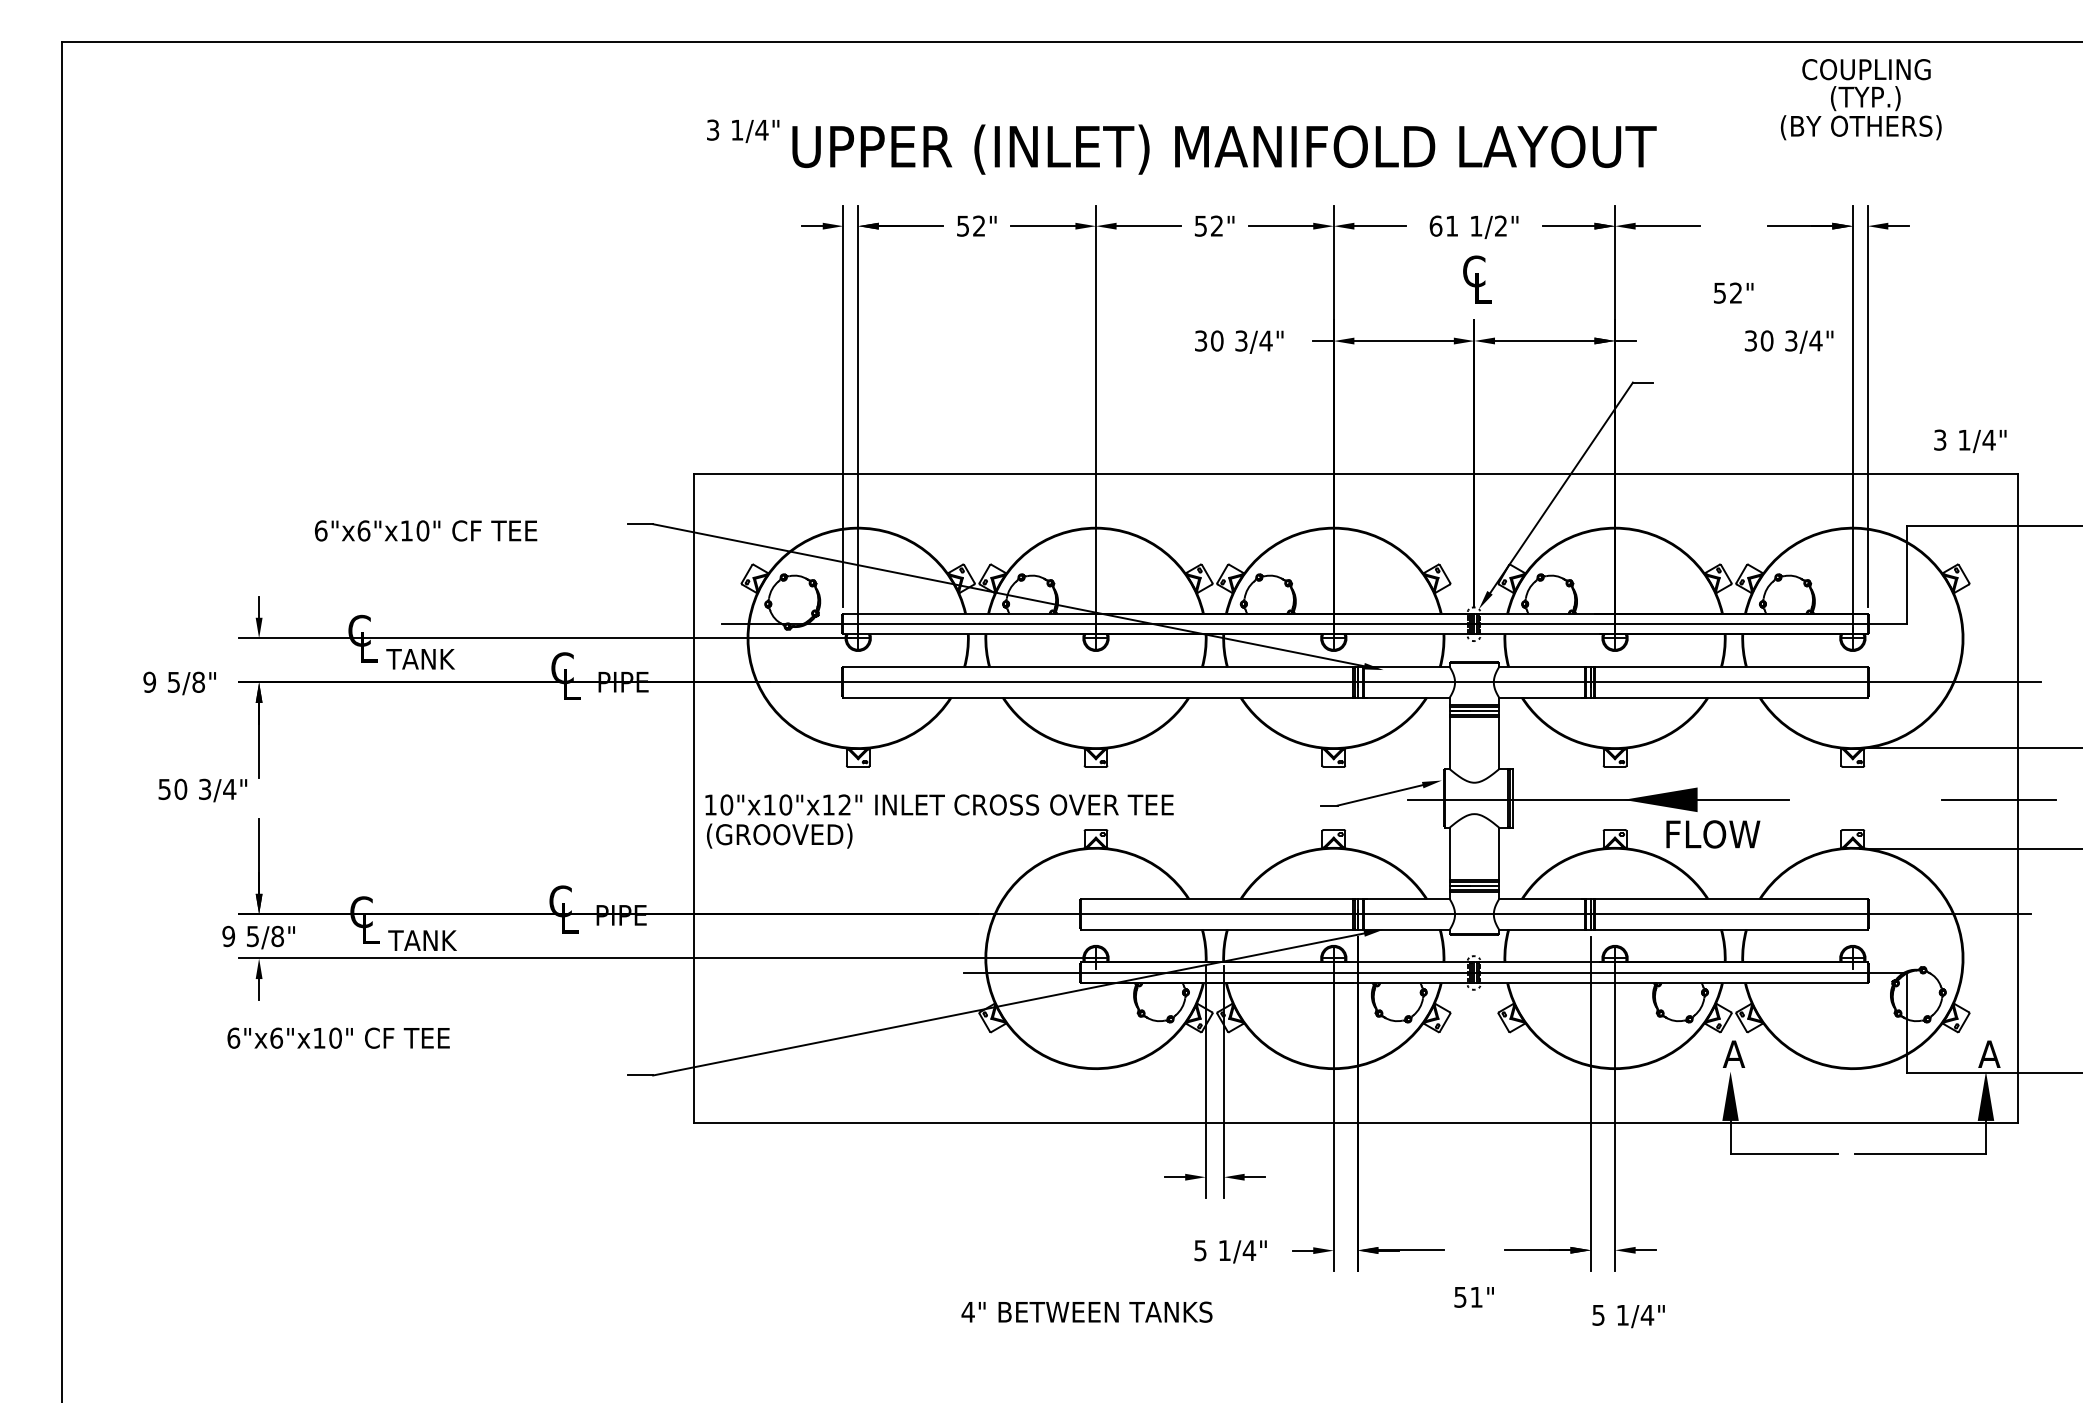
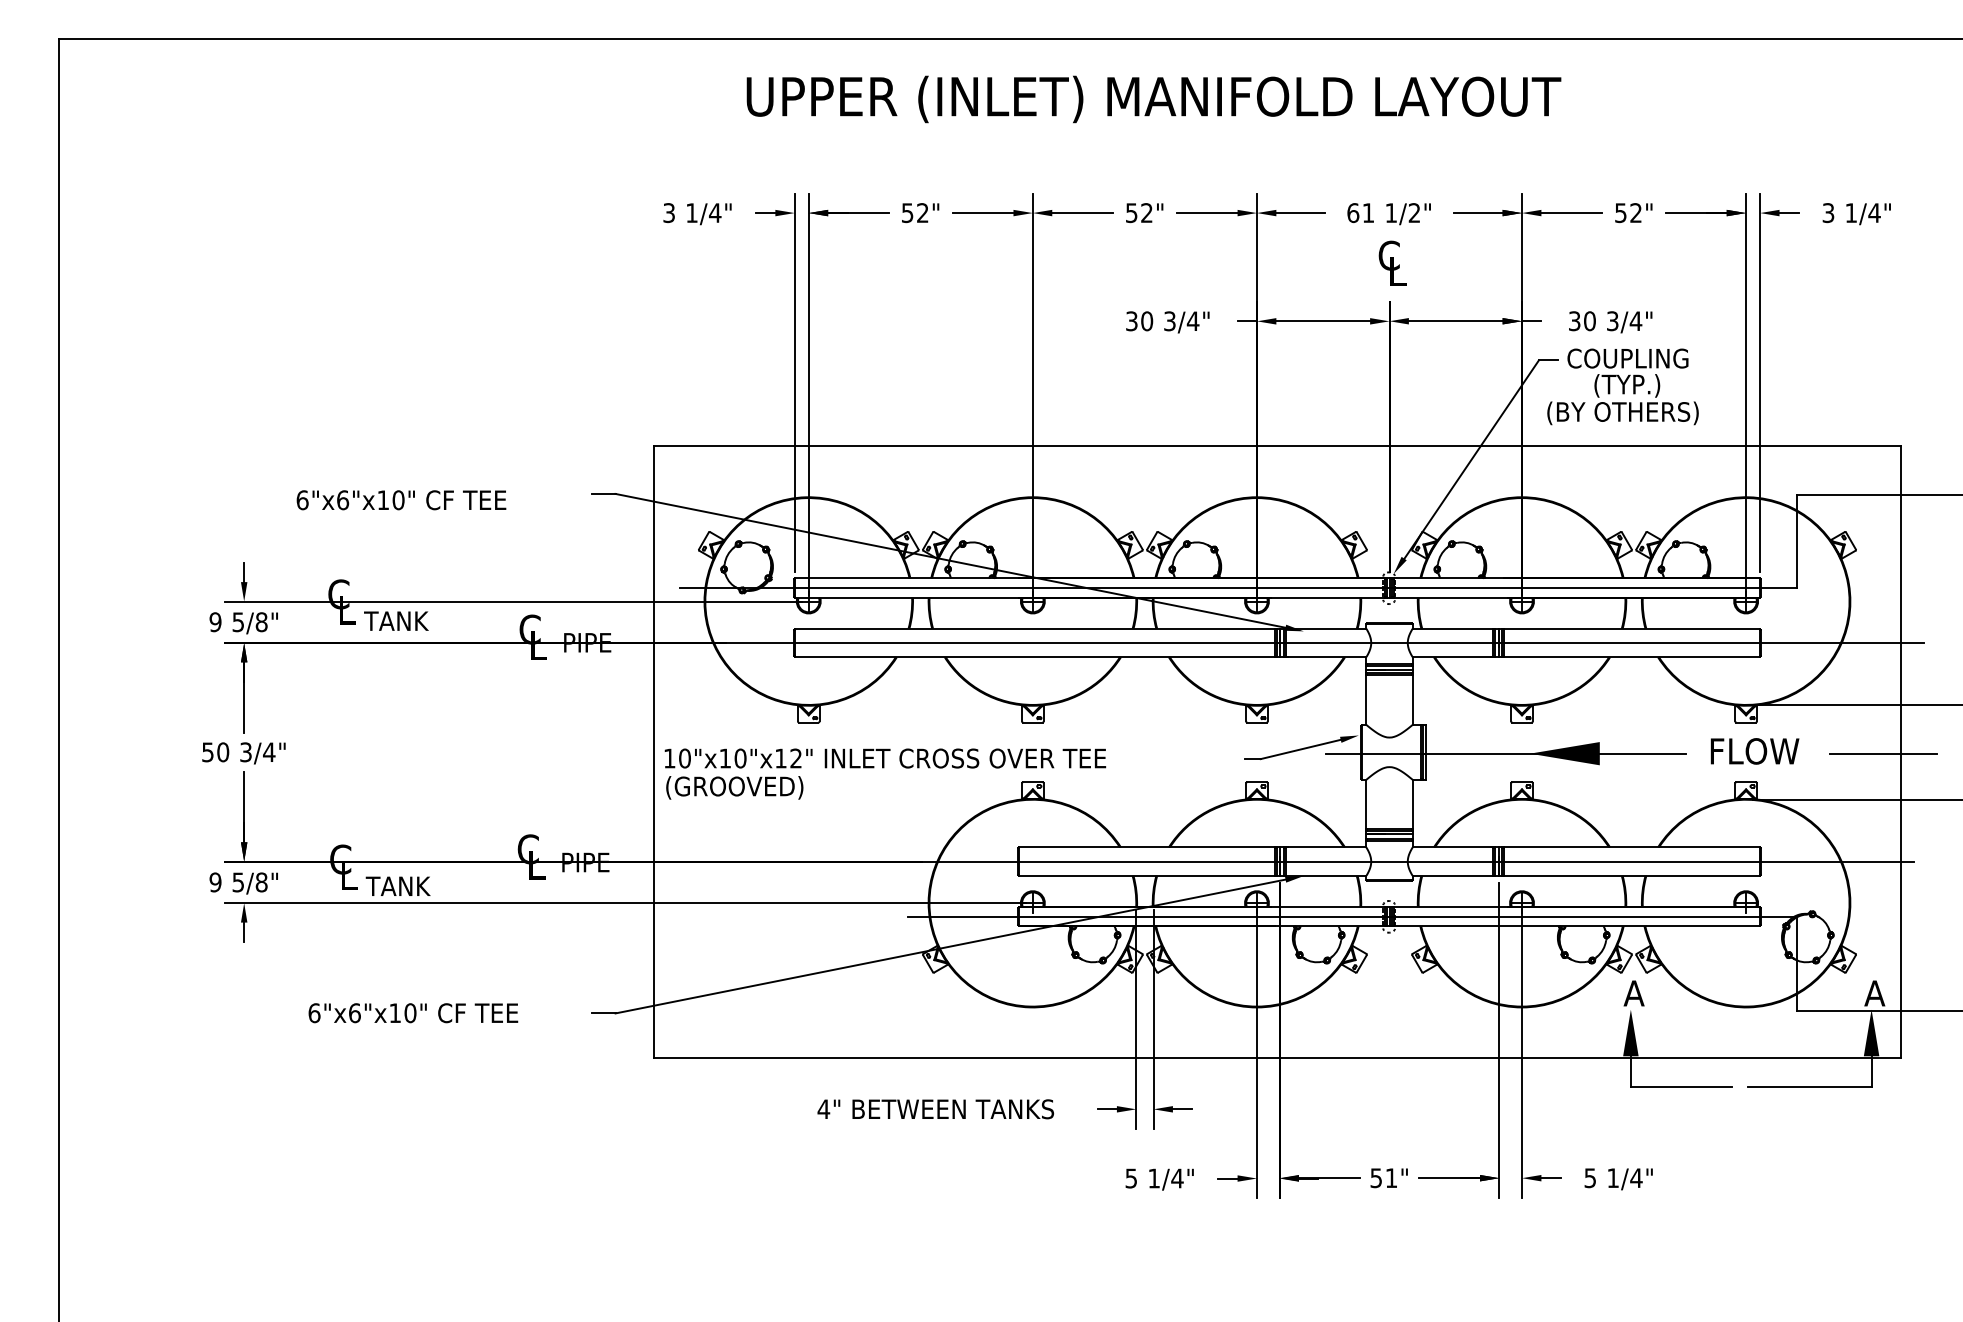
text: (1860, 99) -> (1622, 386), moved
text: (743, 130) -> (697, 213), moved
text: (1224, 149) -> (1153, 99), moved
text: (1733, 292) -> (1633, 212), moved
text: (1789, 341) -> (1611, 321), moved
text: (1970, 440) -> (1856, 213), moved
text: (179, 683) -> (243, 623), moved
text: (202, 790) -> (243, 753), moved
text: (1713, 834) -> (1755, 751), moved
text: (338, 1037) -> (413, 1012), moved
text: (1473, 1297) -> (1388, 1178), moved
text: (1086, 1311) -> (935, 1108), moved
text: (1628, 1316) -> (1618, 1179), moved

